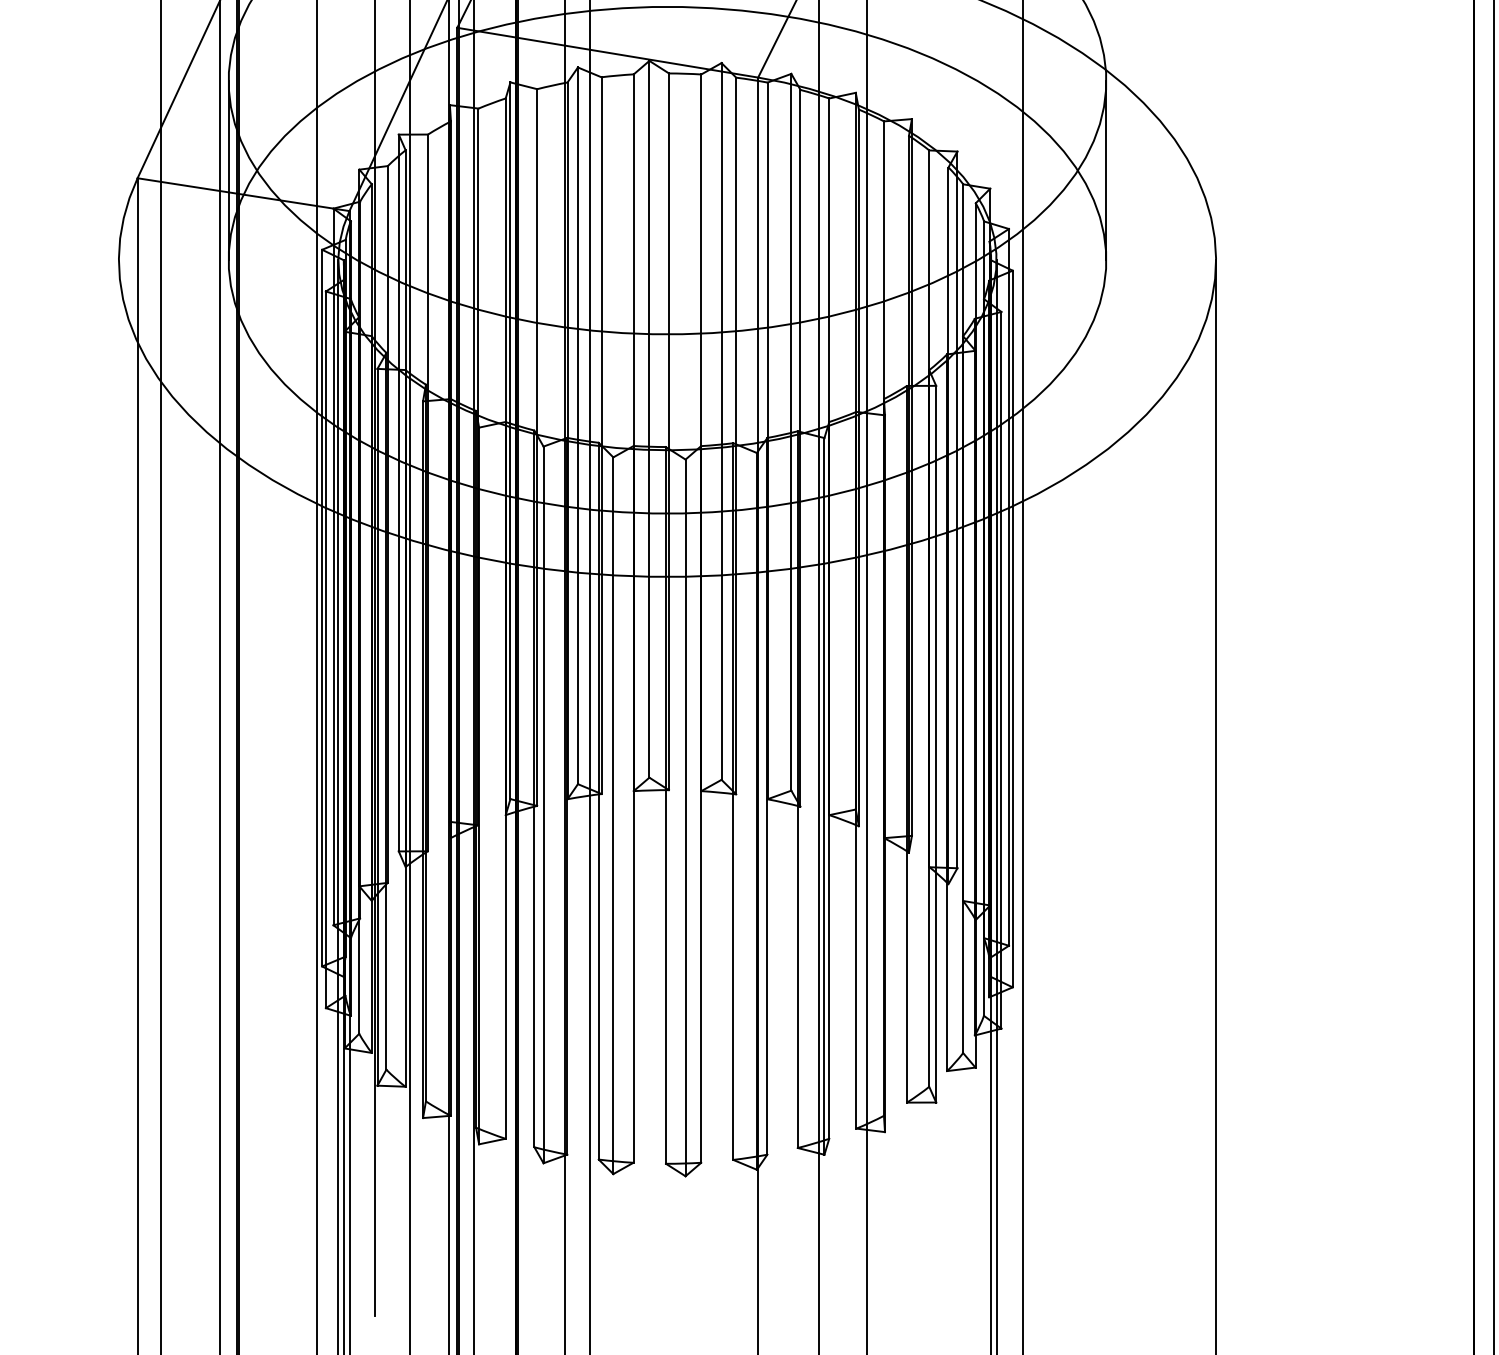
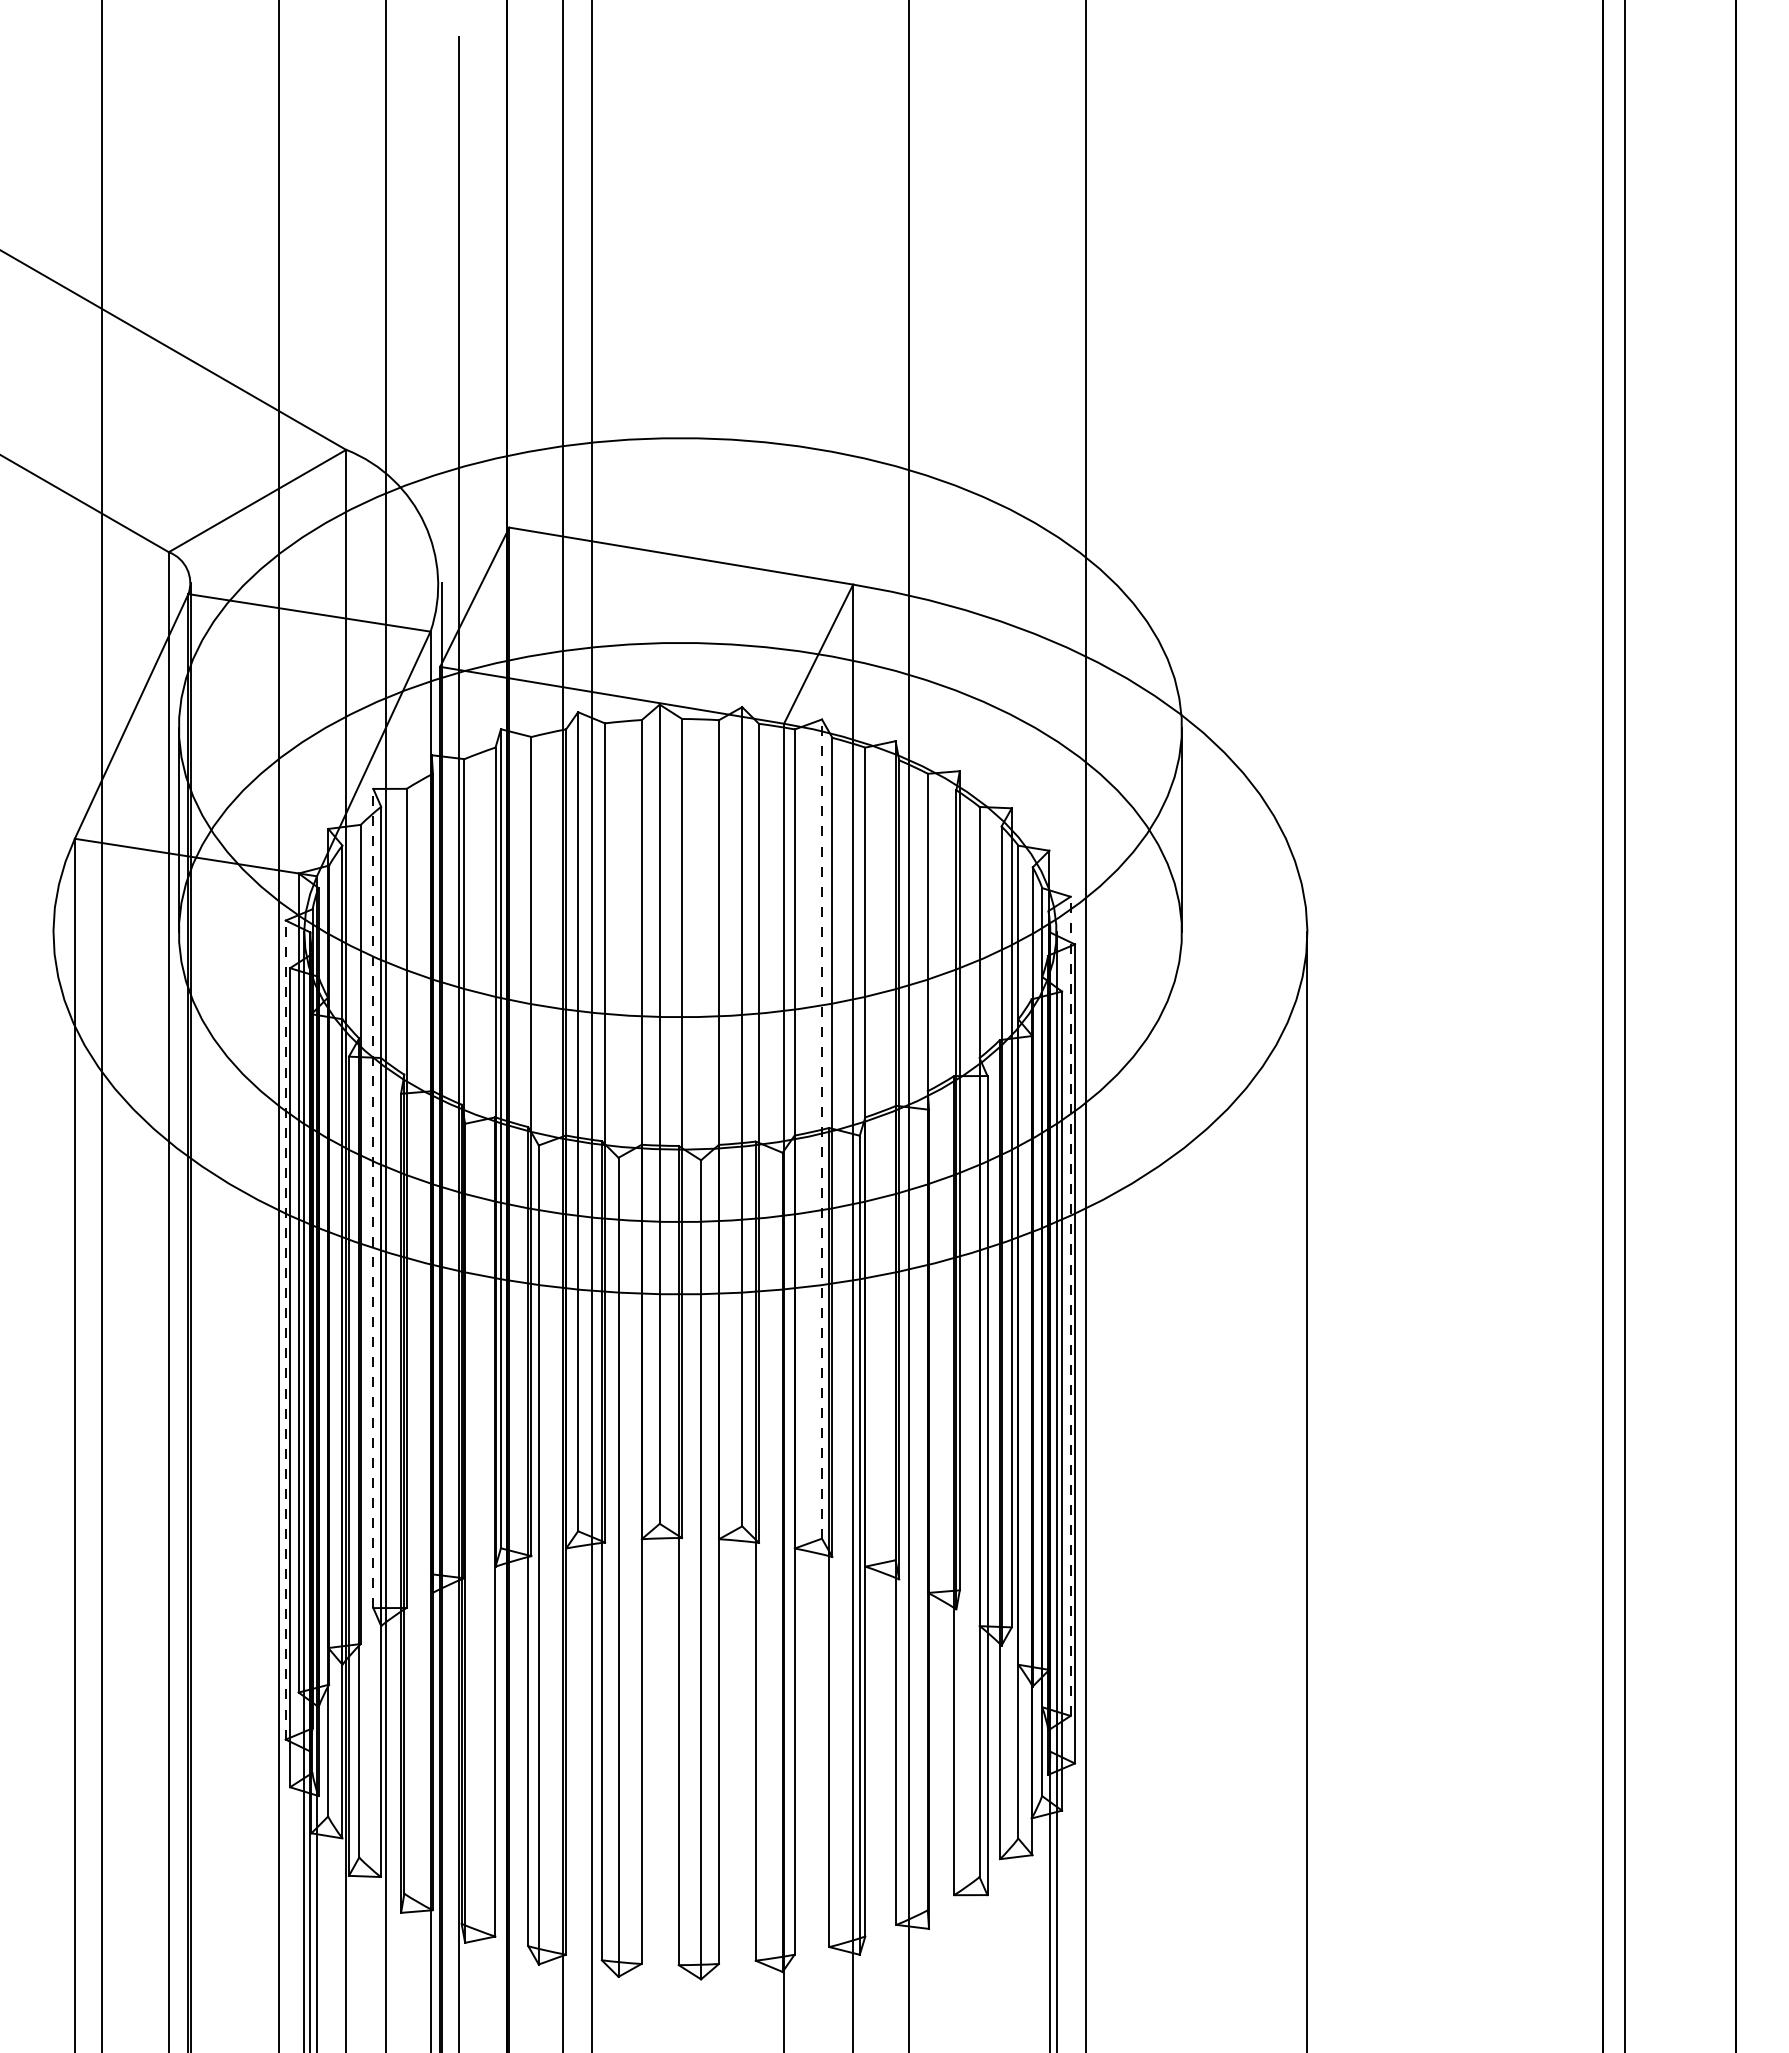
line: (790, 432) -> (821, 1129), solid -> dashed
line: (398, 493) -> (373, 1198), solid -> dashed
line: (1008, 587) -> (1070, 1306), solid -> dashed
line: (321, 608) -> (285, 1330), solid -> dashed

